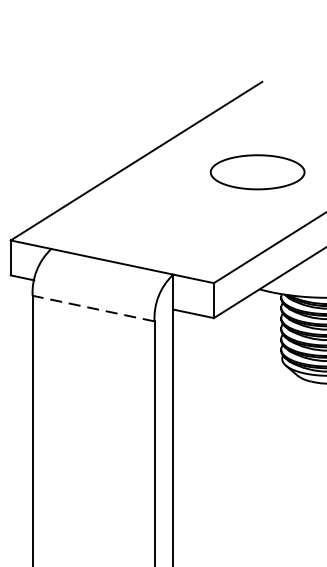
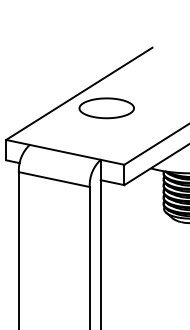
part: (257, 172) -> (106, 108), moved
line: (92, 308) -> (53, 179), dashed -> solid

